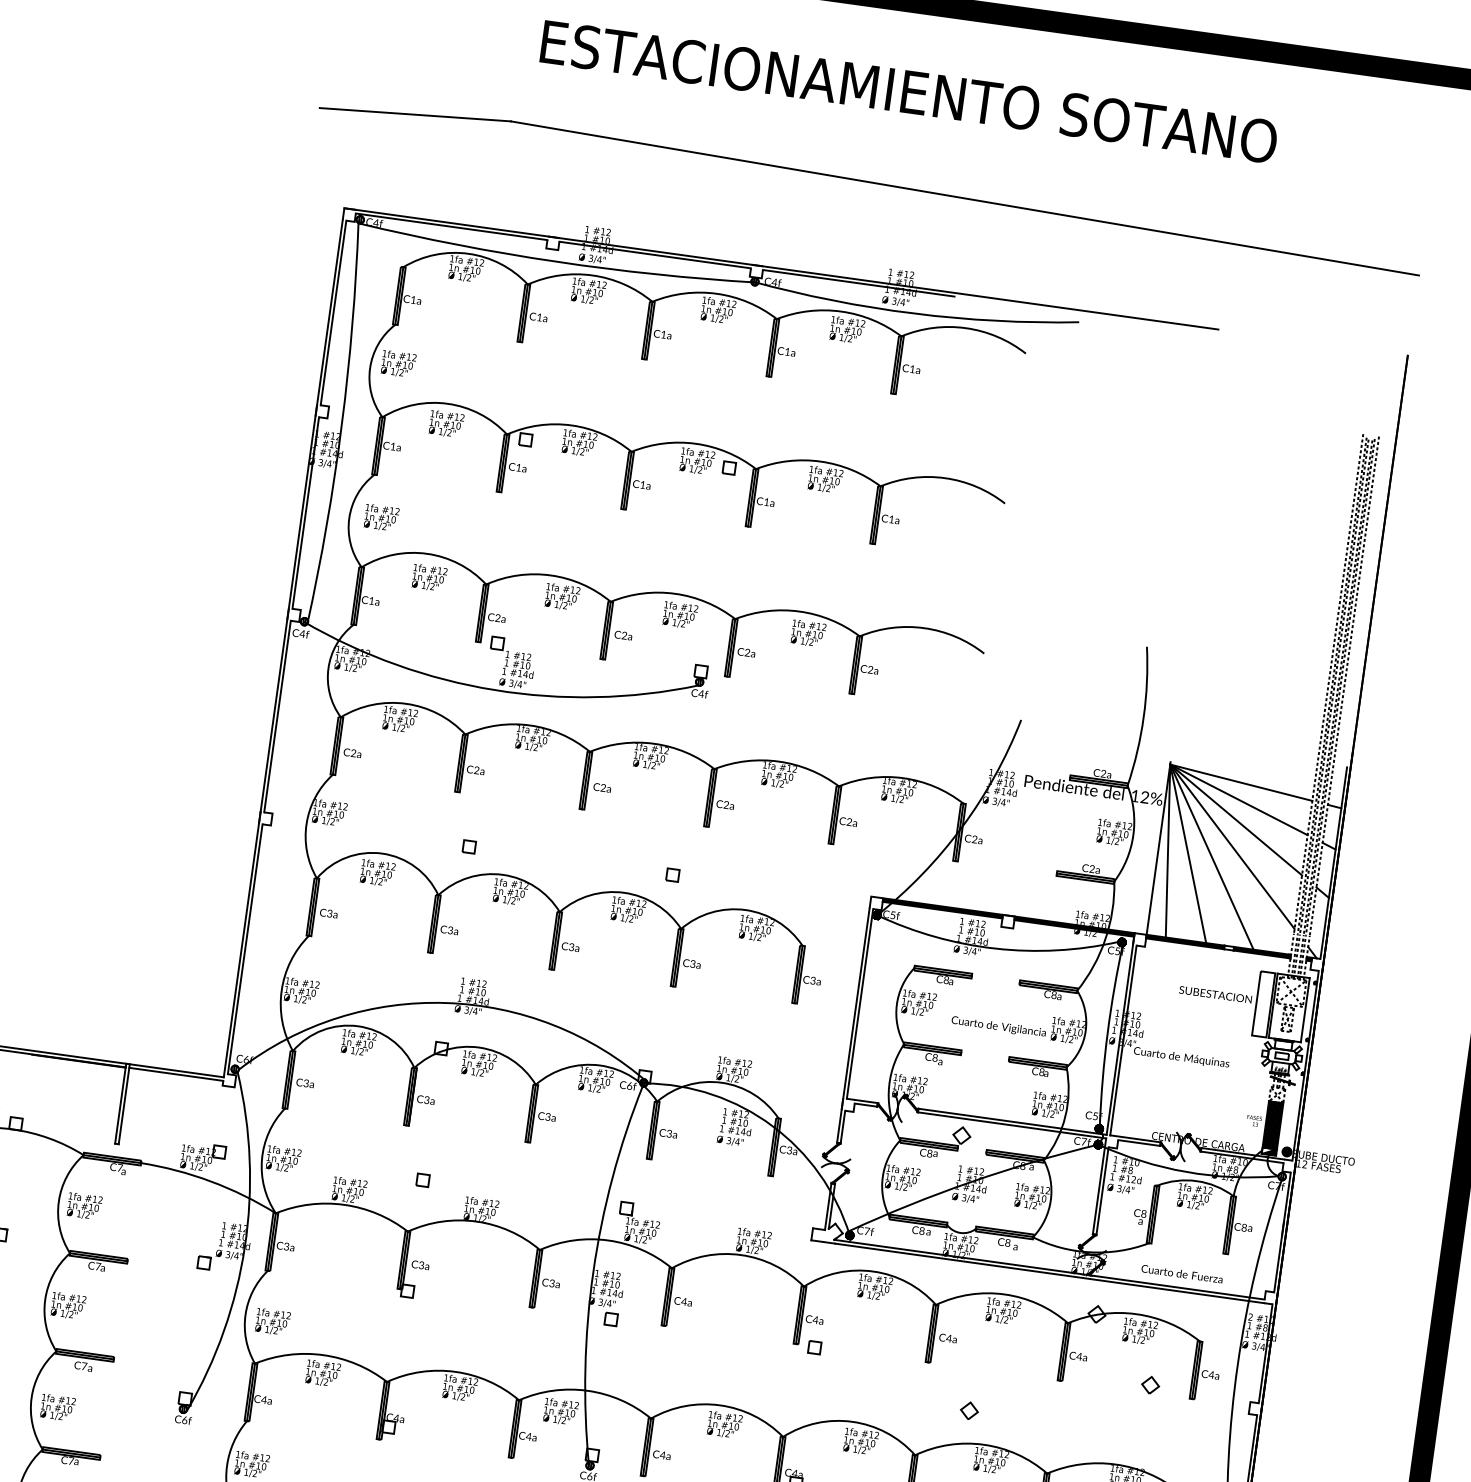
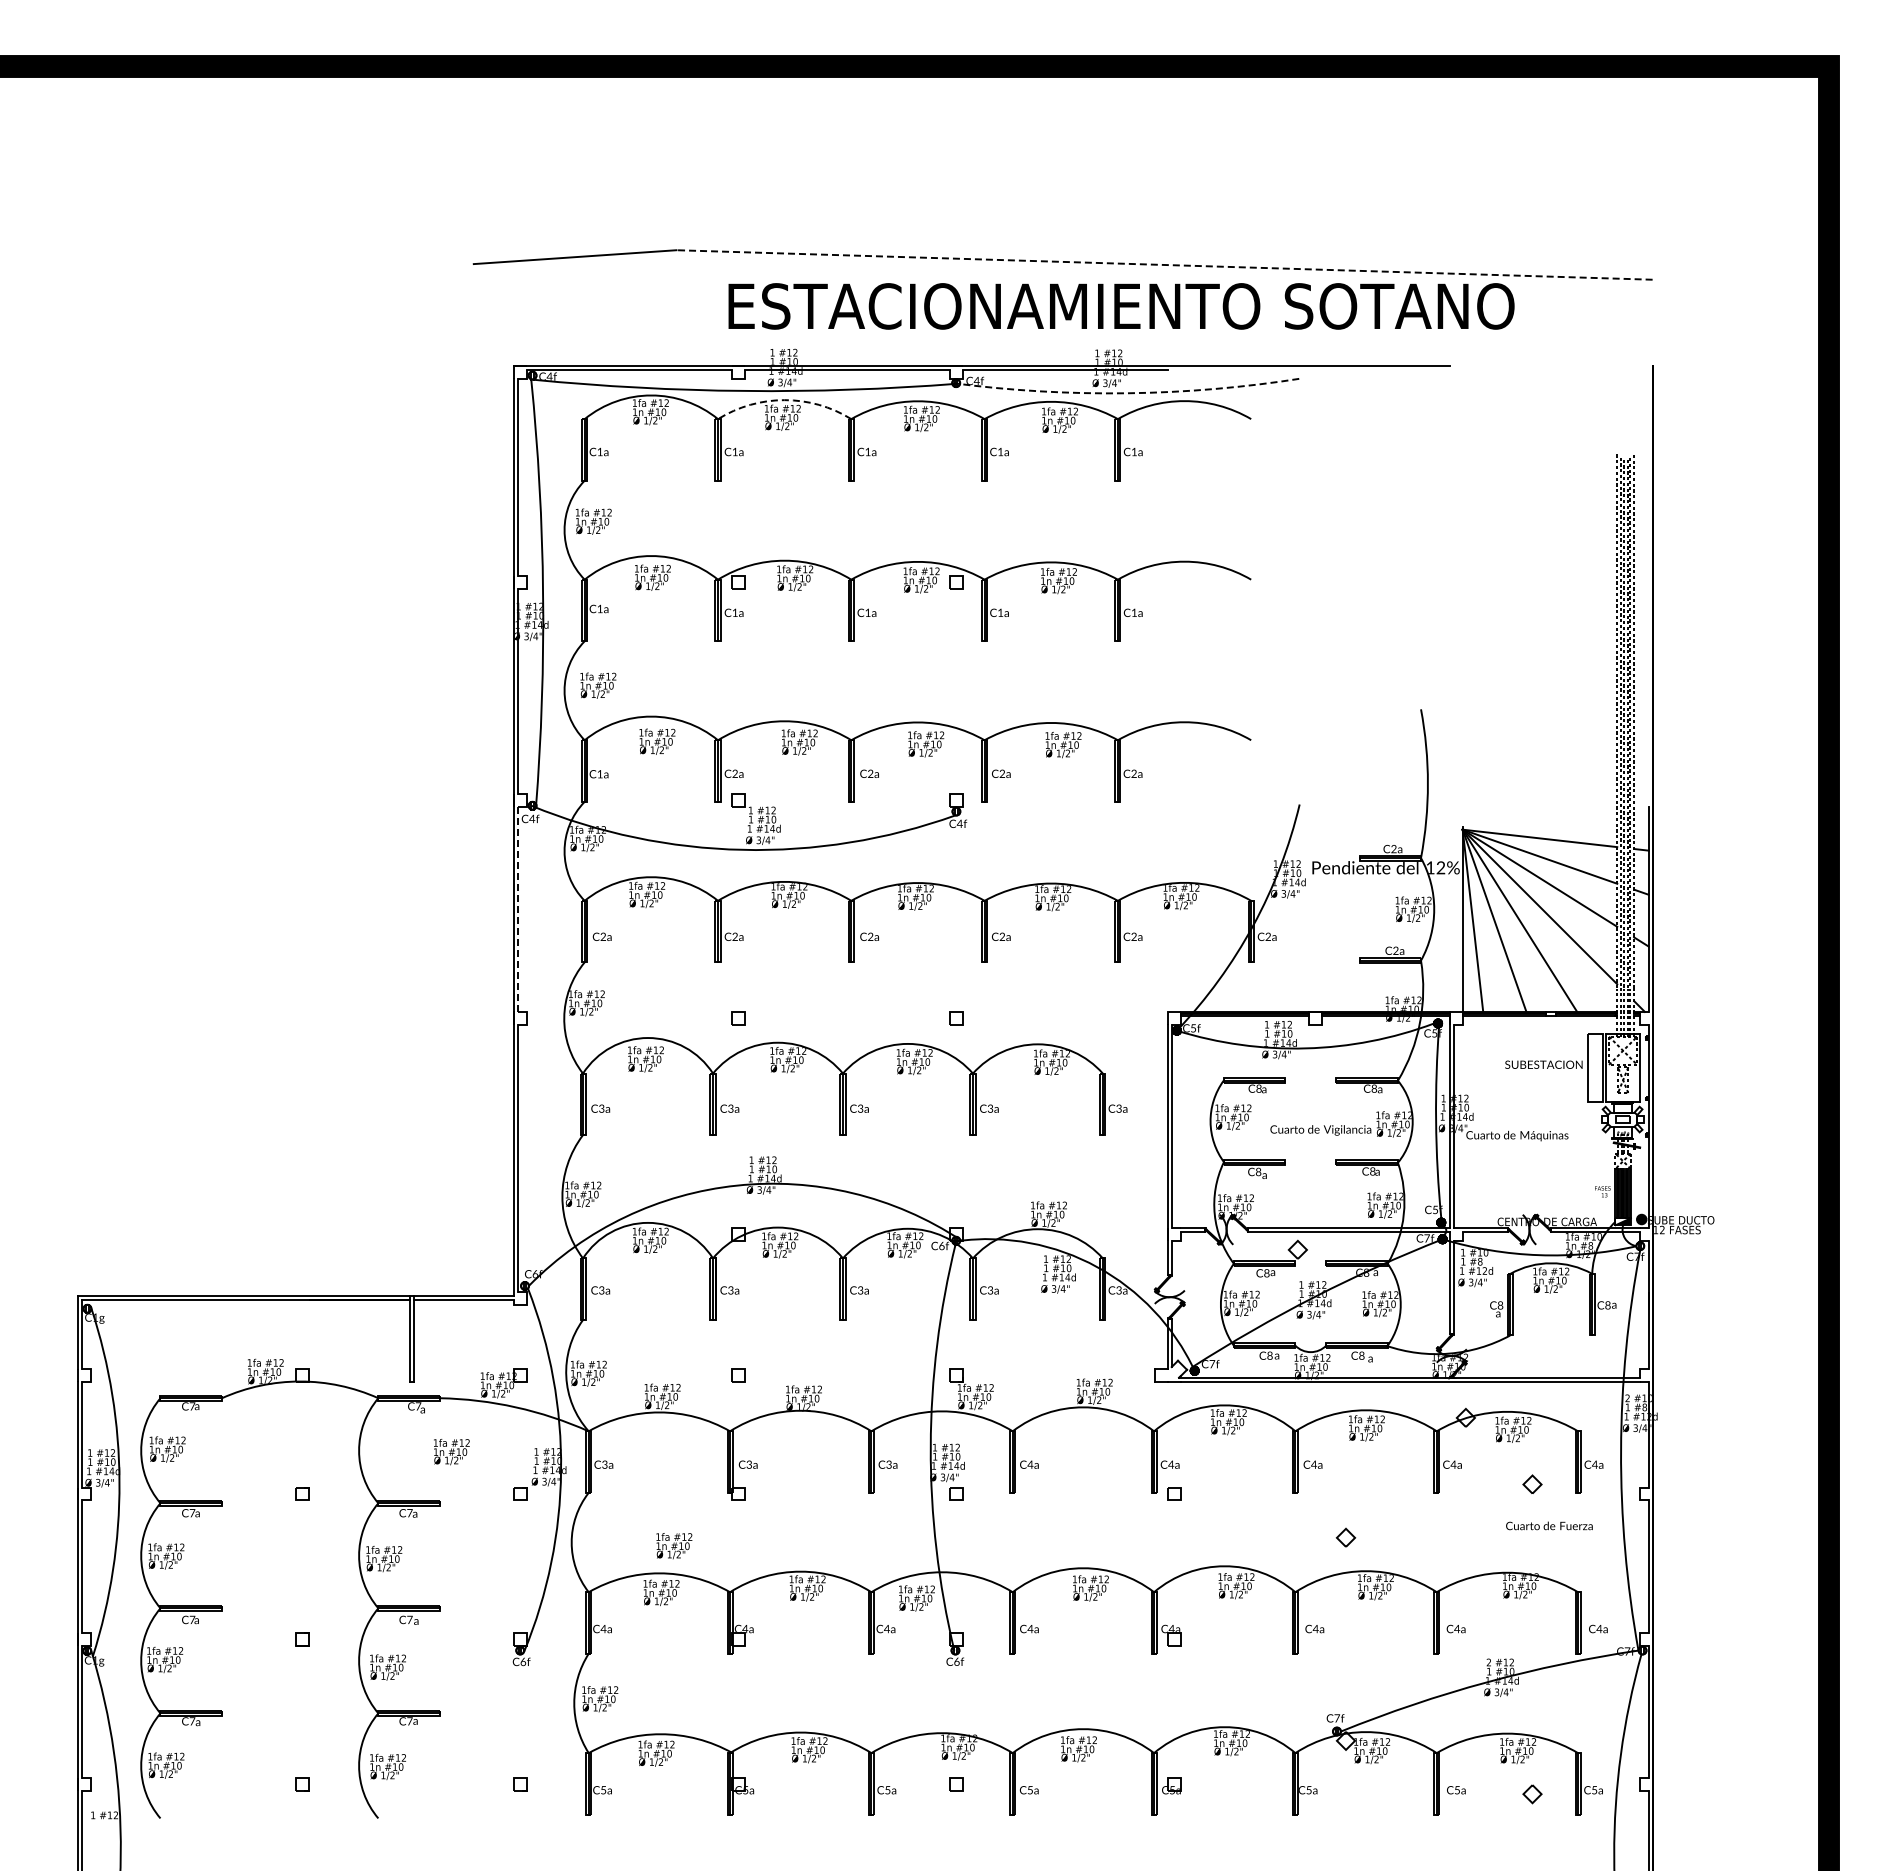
text: (909, 92) -> (1121, 306), moved
line: (964, 197) -> (1164, 264), solid -> dashed
arc: (592, 275) -> (784, 400), solid -> dashed
arc: (913, 313) -> (1127, 393), solid -> dashed
line: (277, 716) -> (518, 909), solid -> dashed
text: (84, 1206) -> (451, 1452), moved
text: (1182, 1273) -> (1549, 1525), moved
text: (272, 1322) -> (674, 1546), moved

